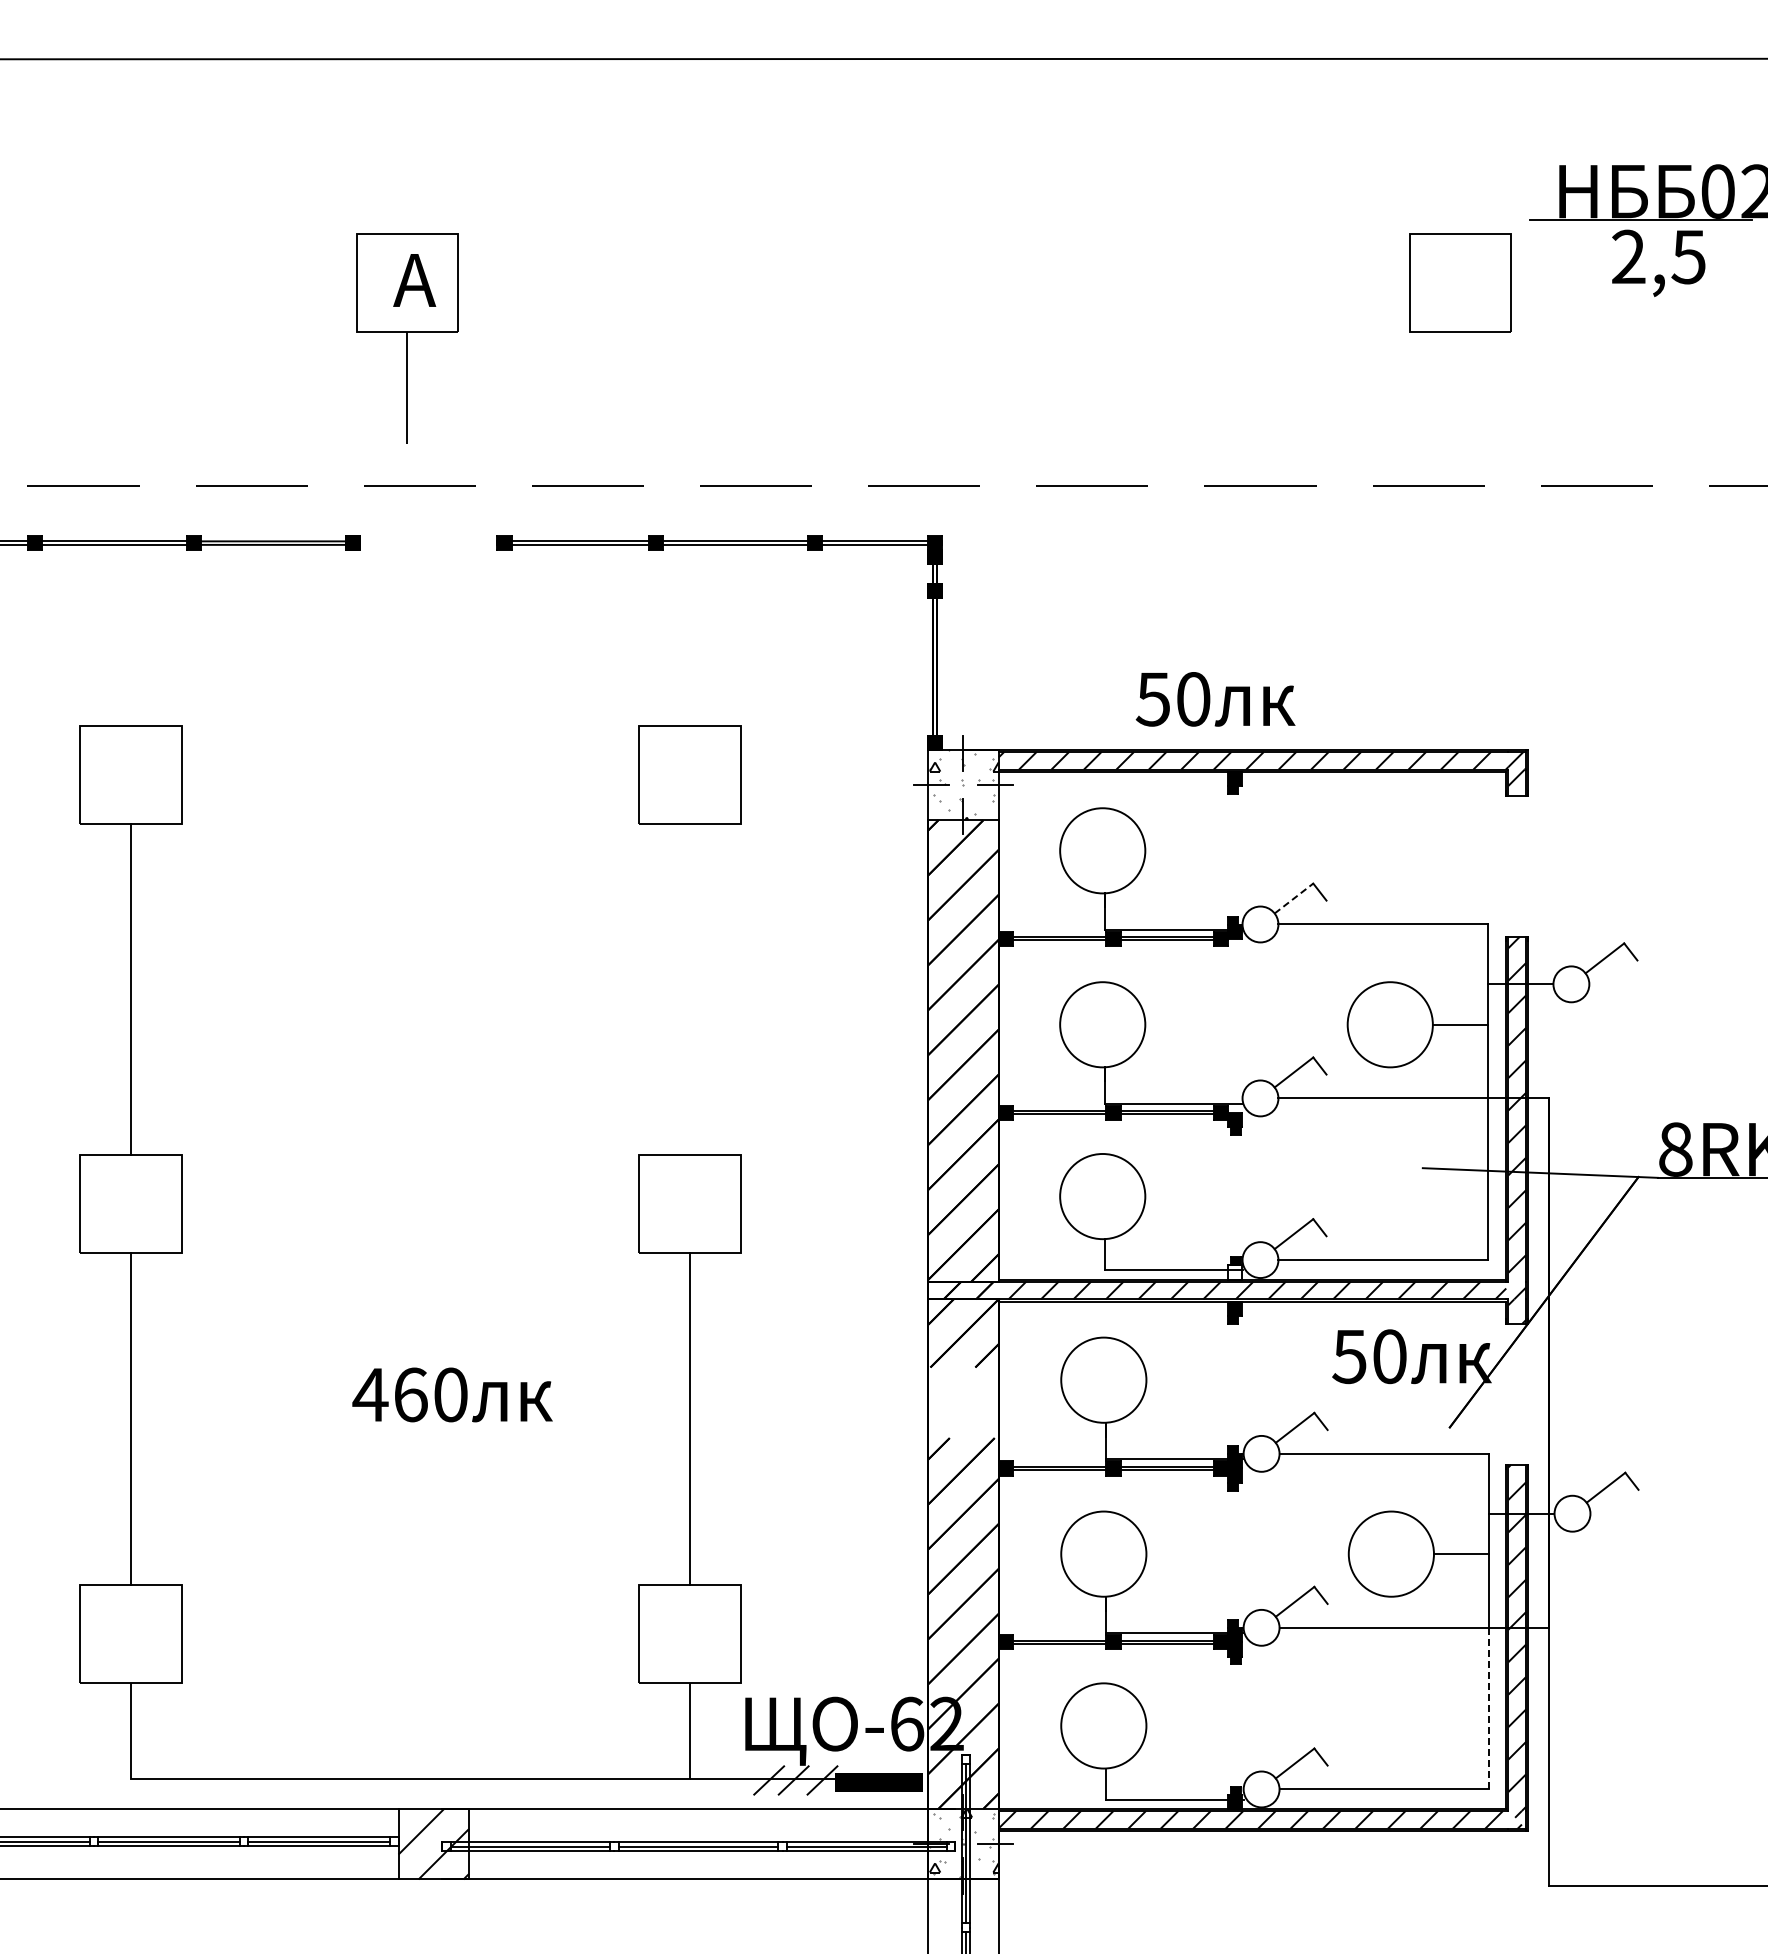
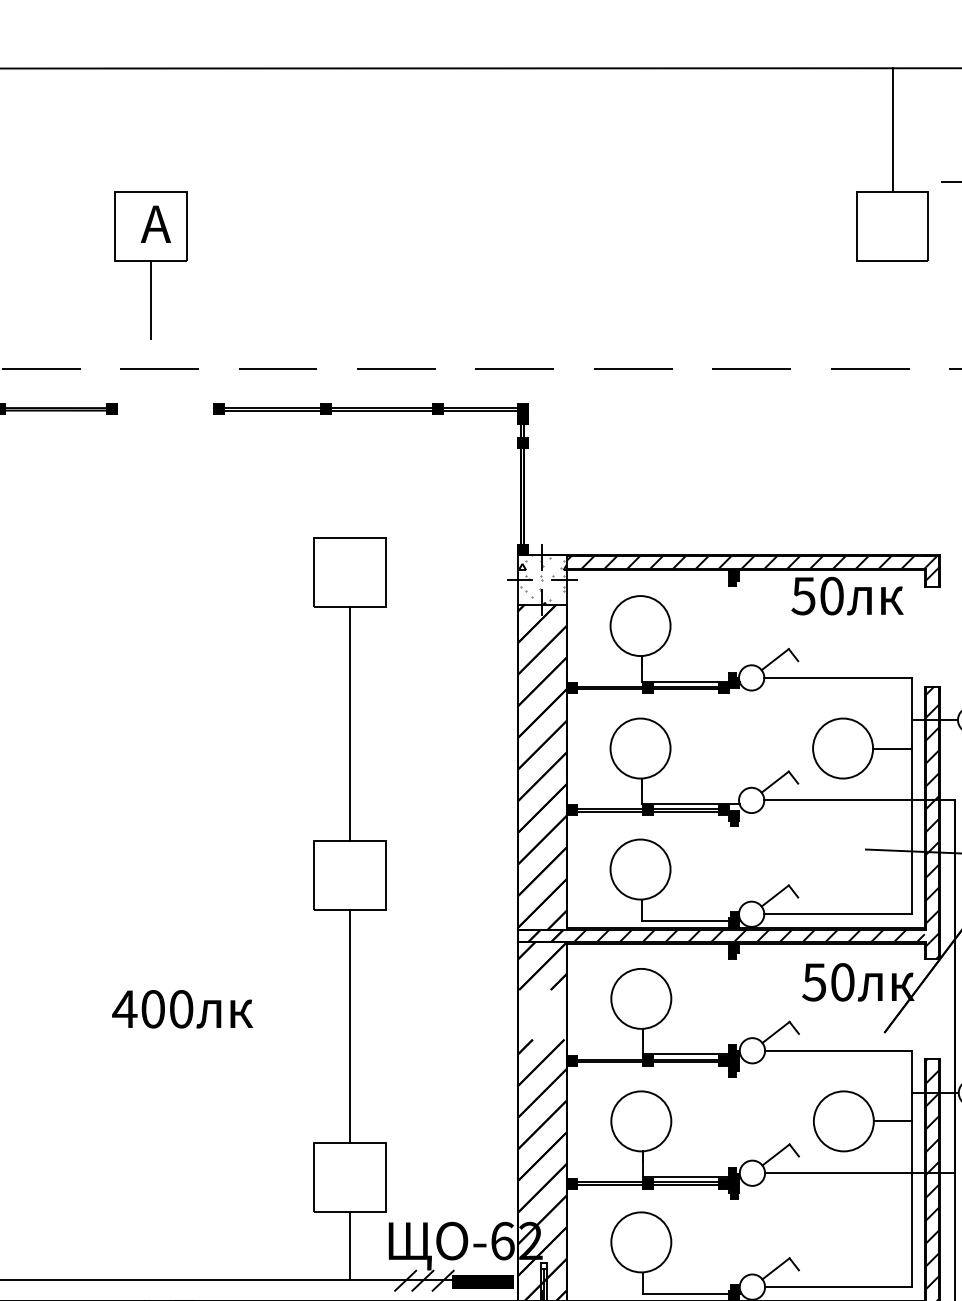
line: (1460, 146) -> (892, 129), added
text: (1215, 699) -> (847, 596), moved
line: (1294, 898) -> (775, 659), dashed -> solid
line: (690, 989) -> (350, 723), added
fill: (1235, 1272) -> (734, 923), added
text: (410, 1394) -> (153, 1008), 460 -> 400
line: (1488, 1708) -> (912, 1230), dashed -> solid

